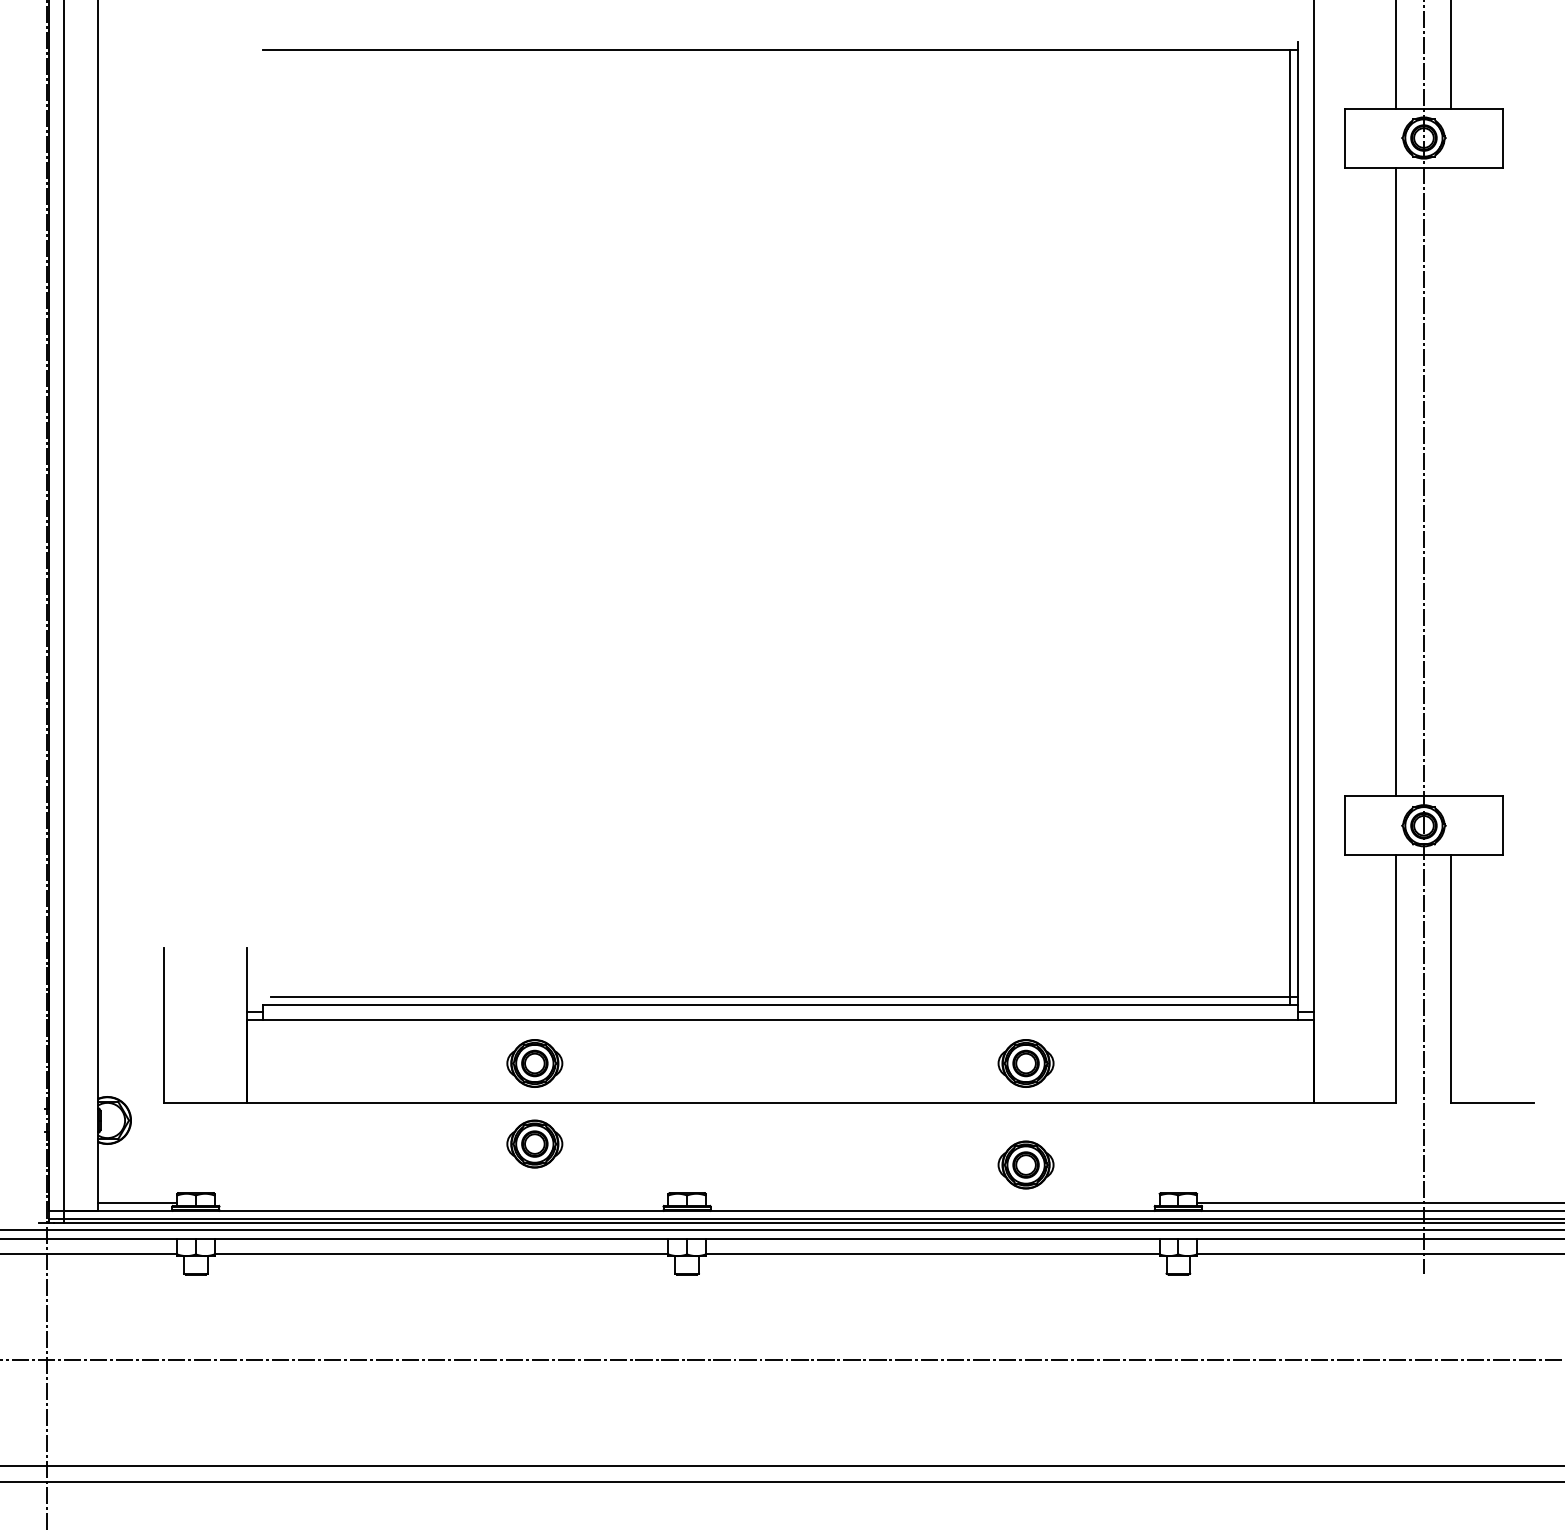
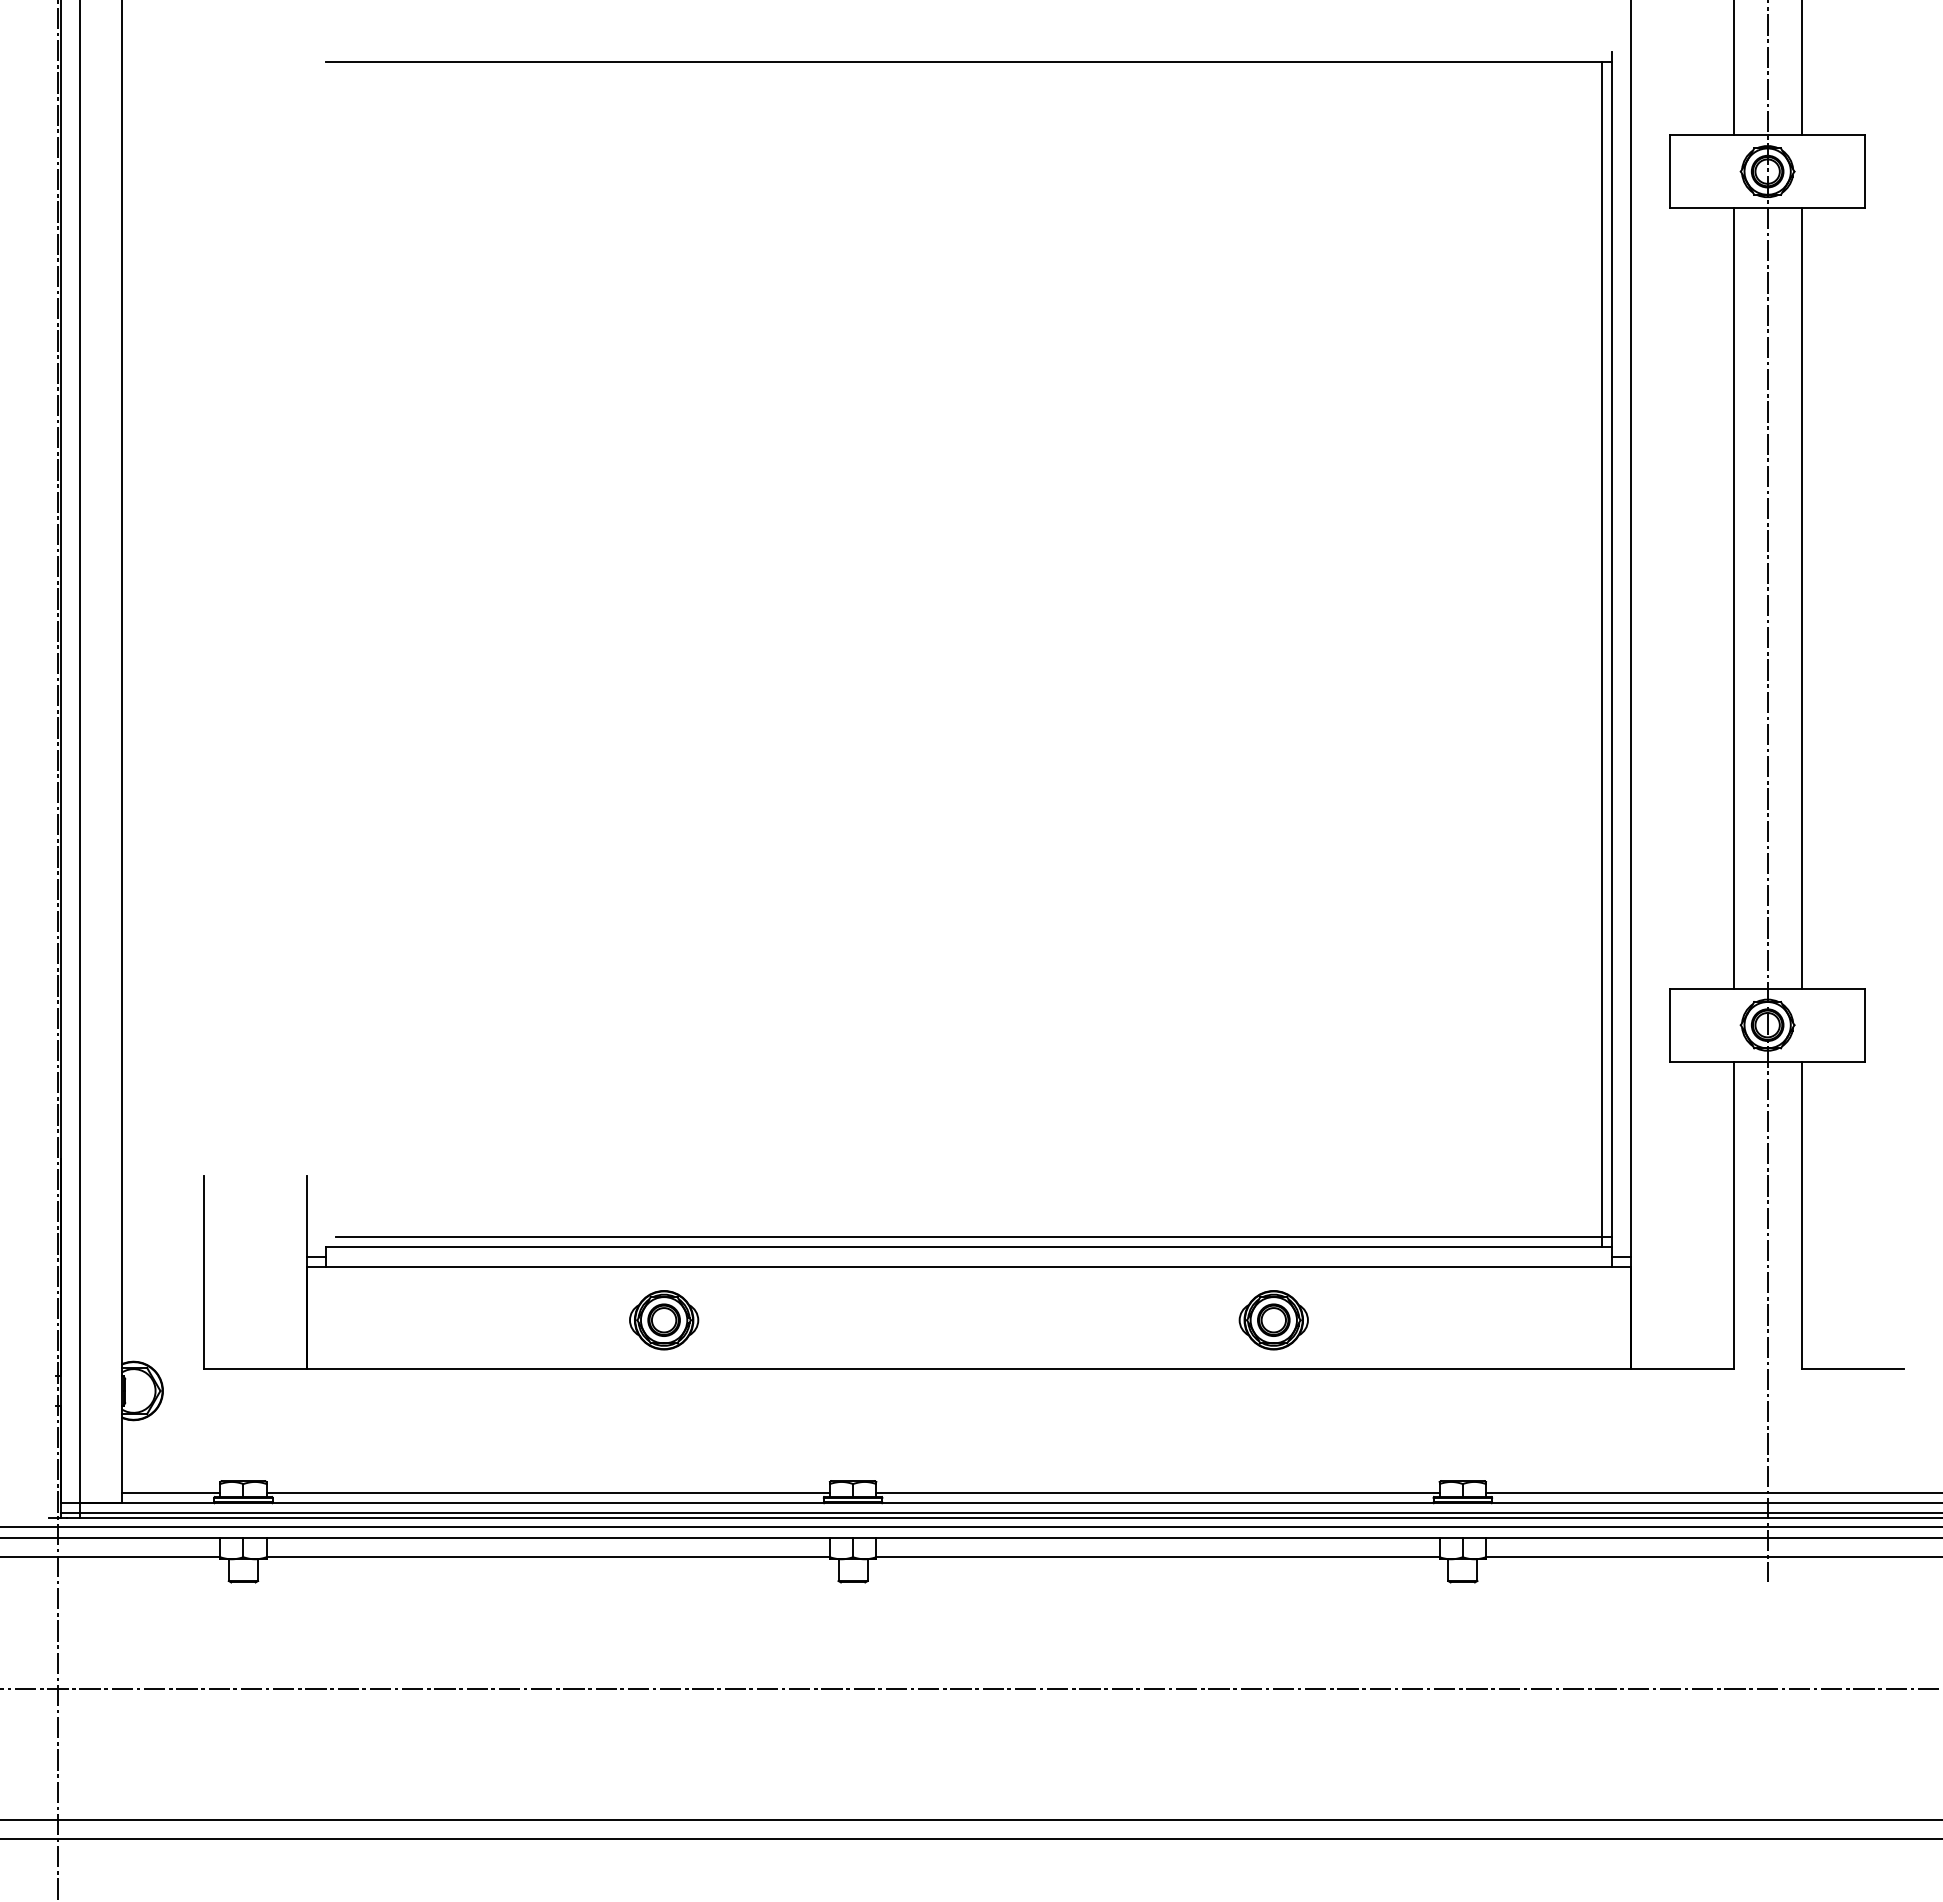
line: (1451, 481) -> (1801, 598), added
part: (535, 1144) -> (664, 1420), removed
part: (1025, 1165) -> (1273, 1446), removed
line: (440, 1203) -> (547, 1493), added
line: (932, 1203) -> (1157, 1493), added

